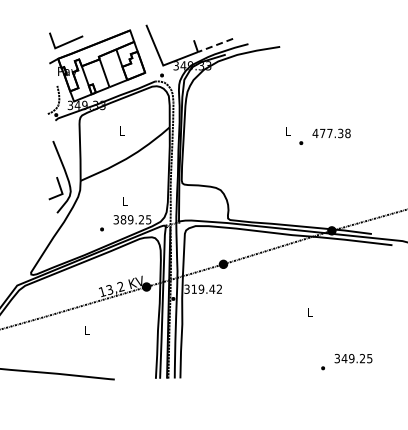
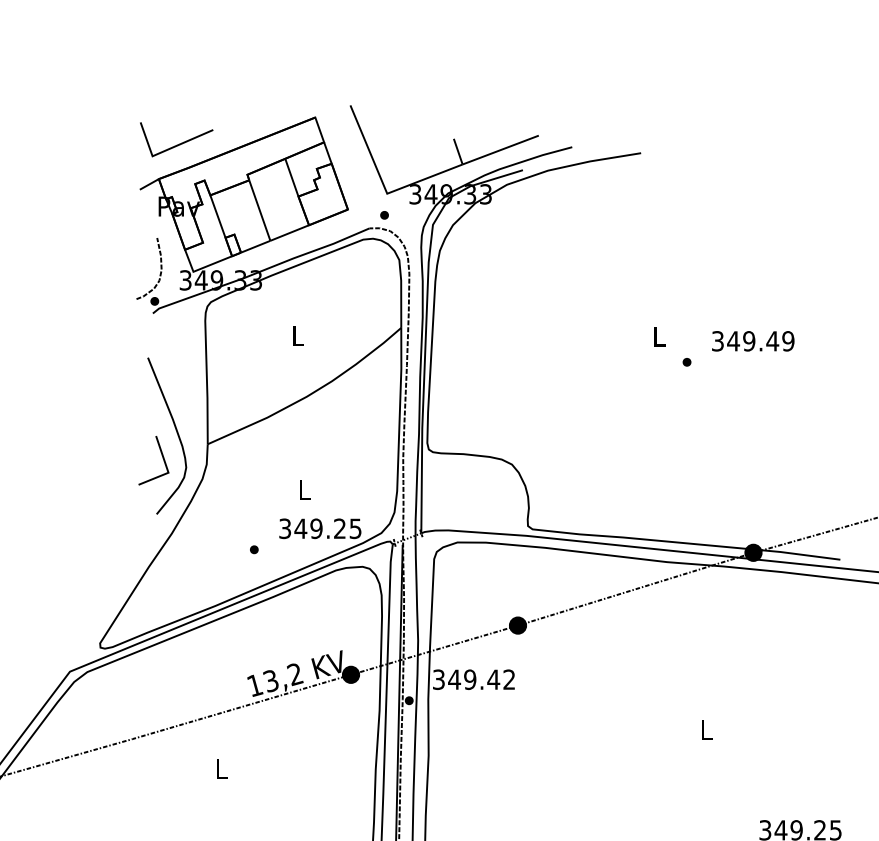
line: (215, 45) -> (500, 150), dashed -> solid
text: (331, 133) -> (752, 341), 477.38 -> 349.49
text: (123, 219) -> (300, 528), 389.25 -> 349.25
text: (194, 288) -> (455, 678), 319.42 -> 349.42

